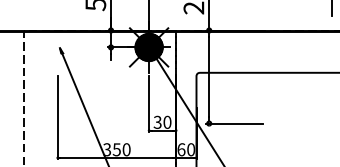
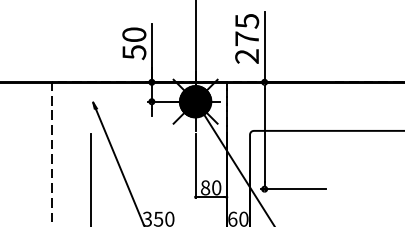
text: (157, 122) -> (205, 187), 30 -> 80

